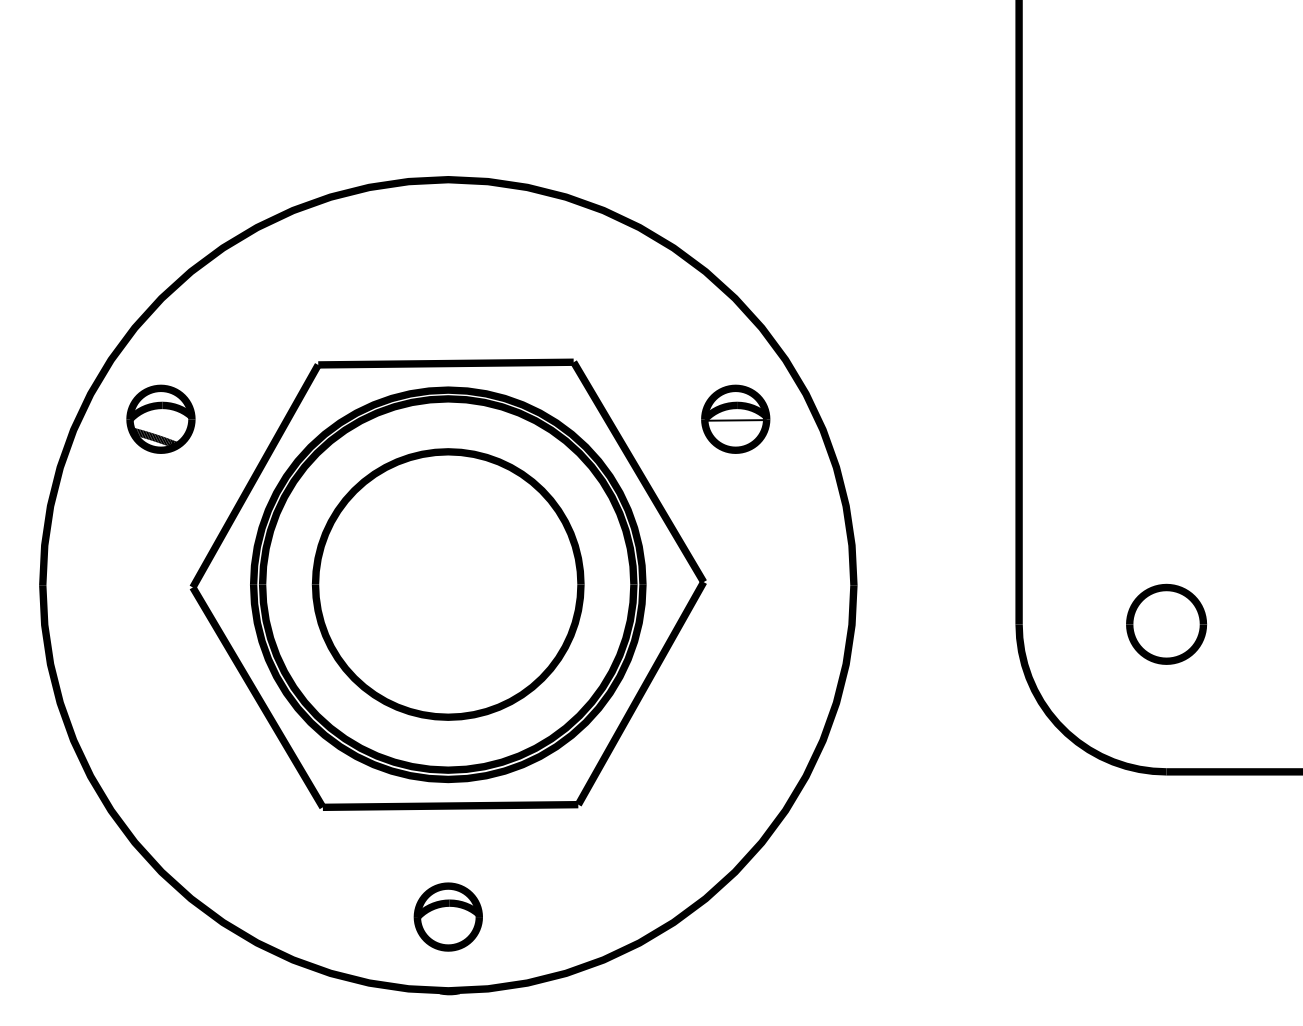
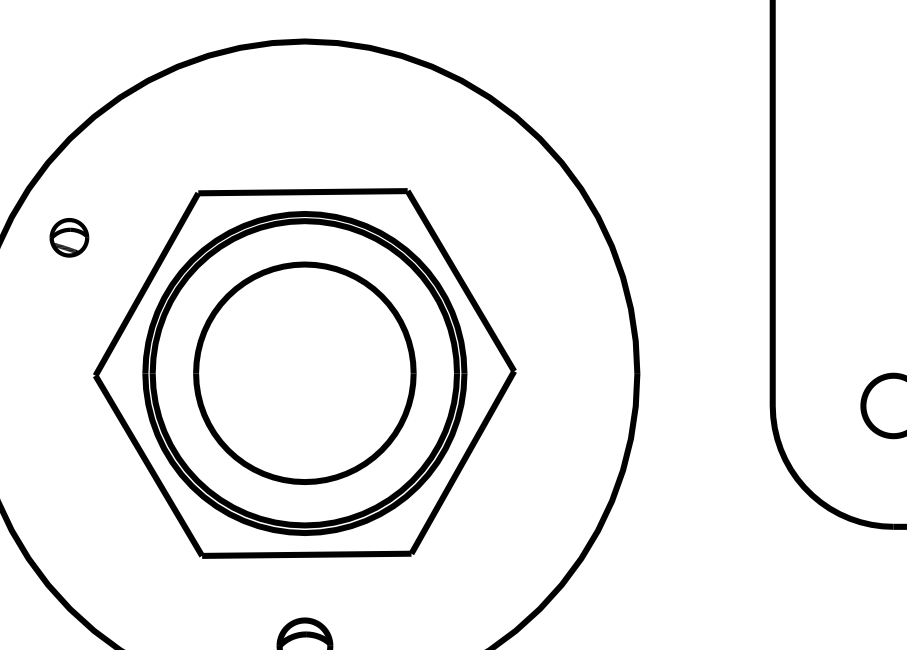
part: (160, 418) -> (69, 237), size x0.7
part: (735, 418) -> (540, 237), removed

